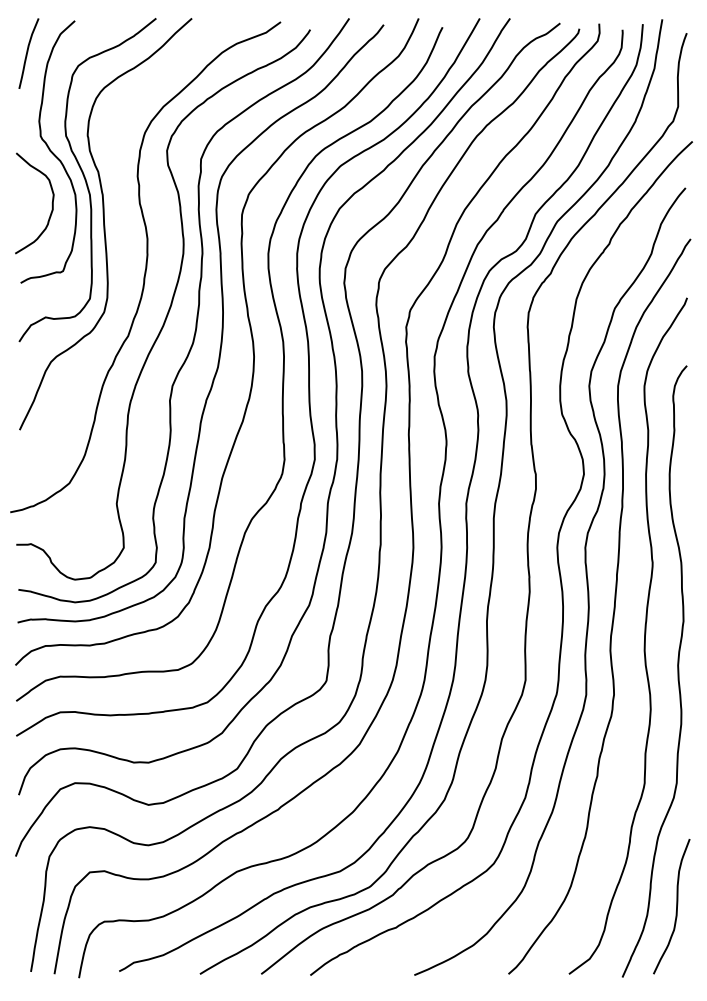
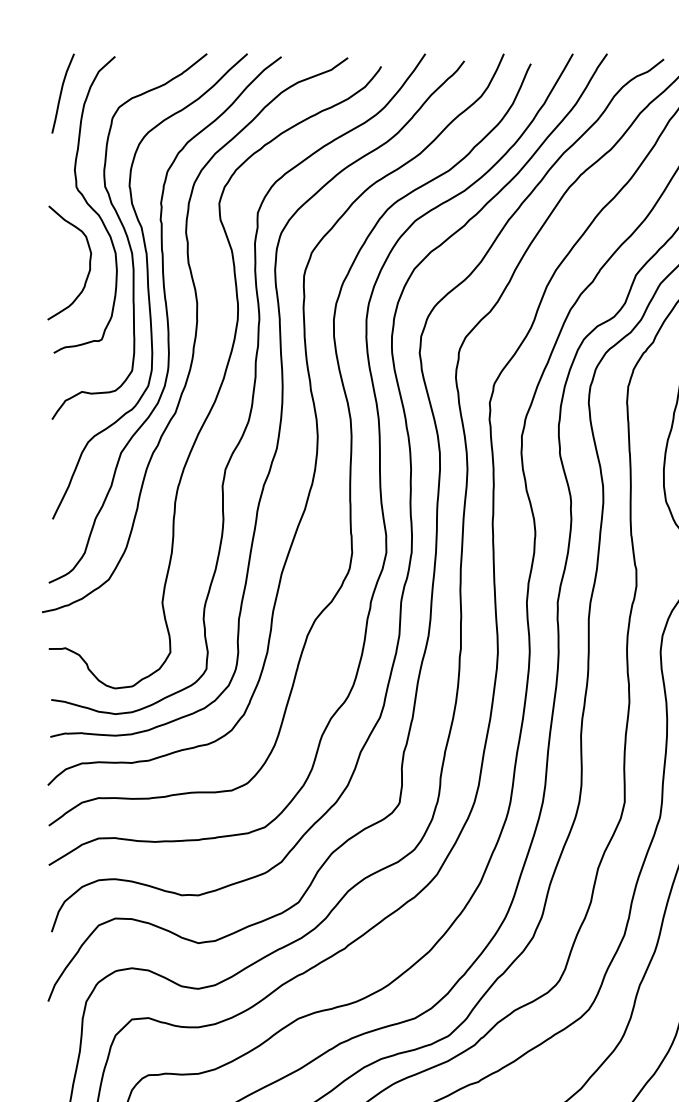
curve: (120, 253) -> (166, 319), added

